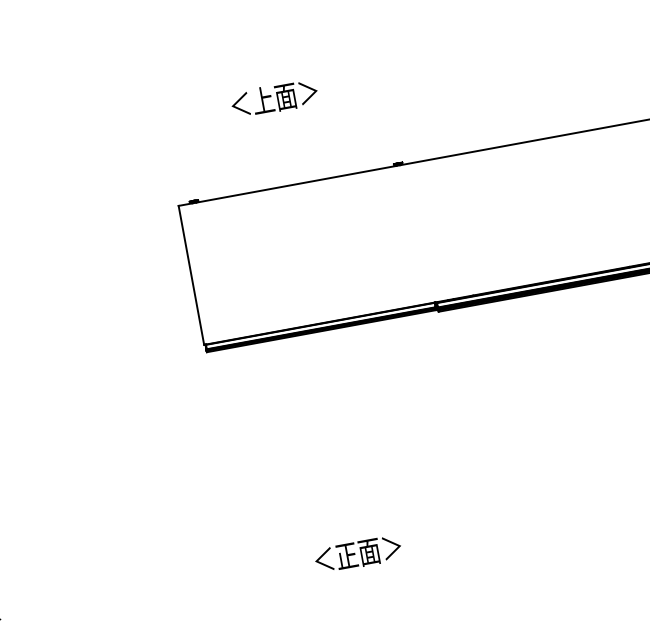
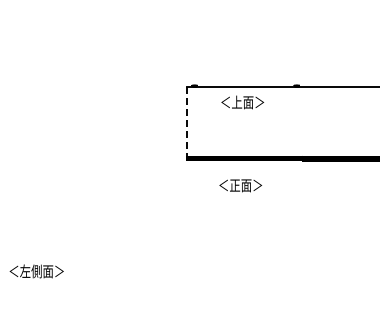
text: (274, 98) -> (242, 102), moved
line: (190, 275) -> (186, 121), solid -> dashed
text: (357, 553) -> (240, 185), moved

